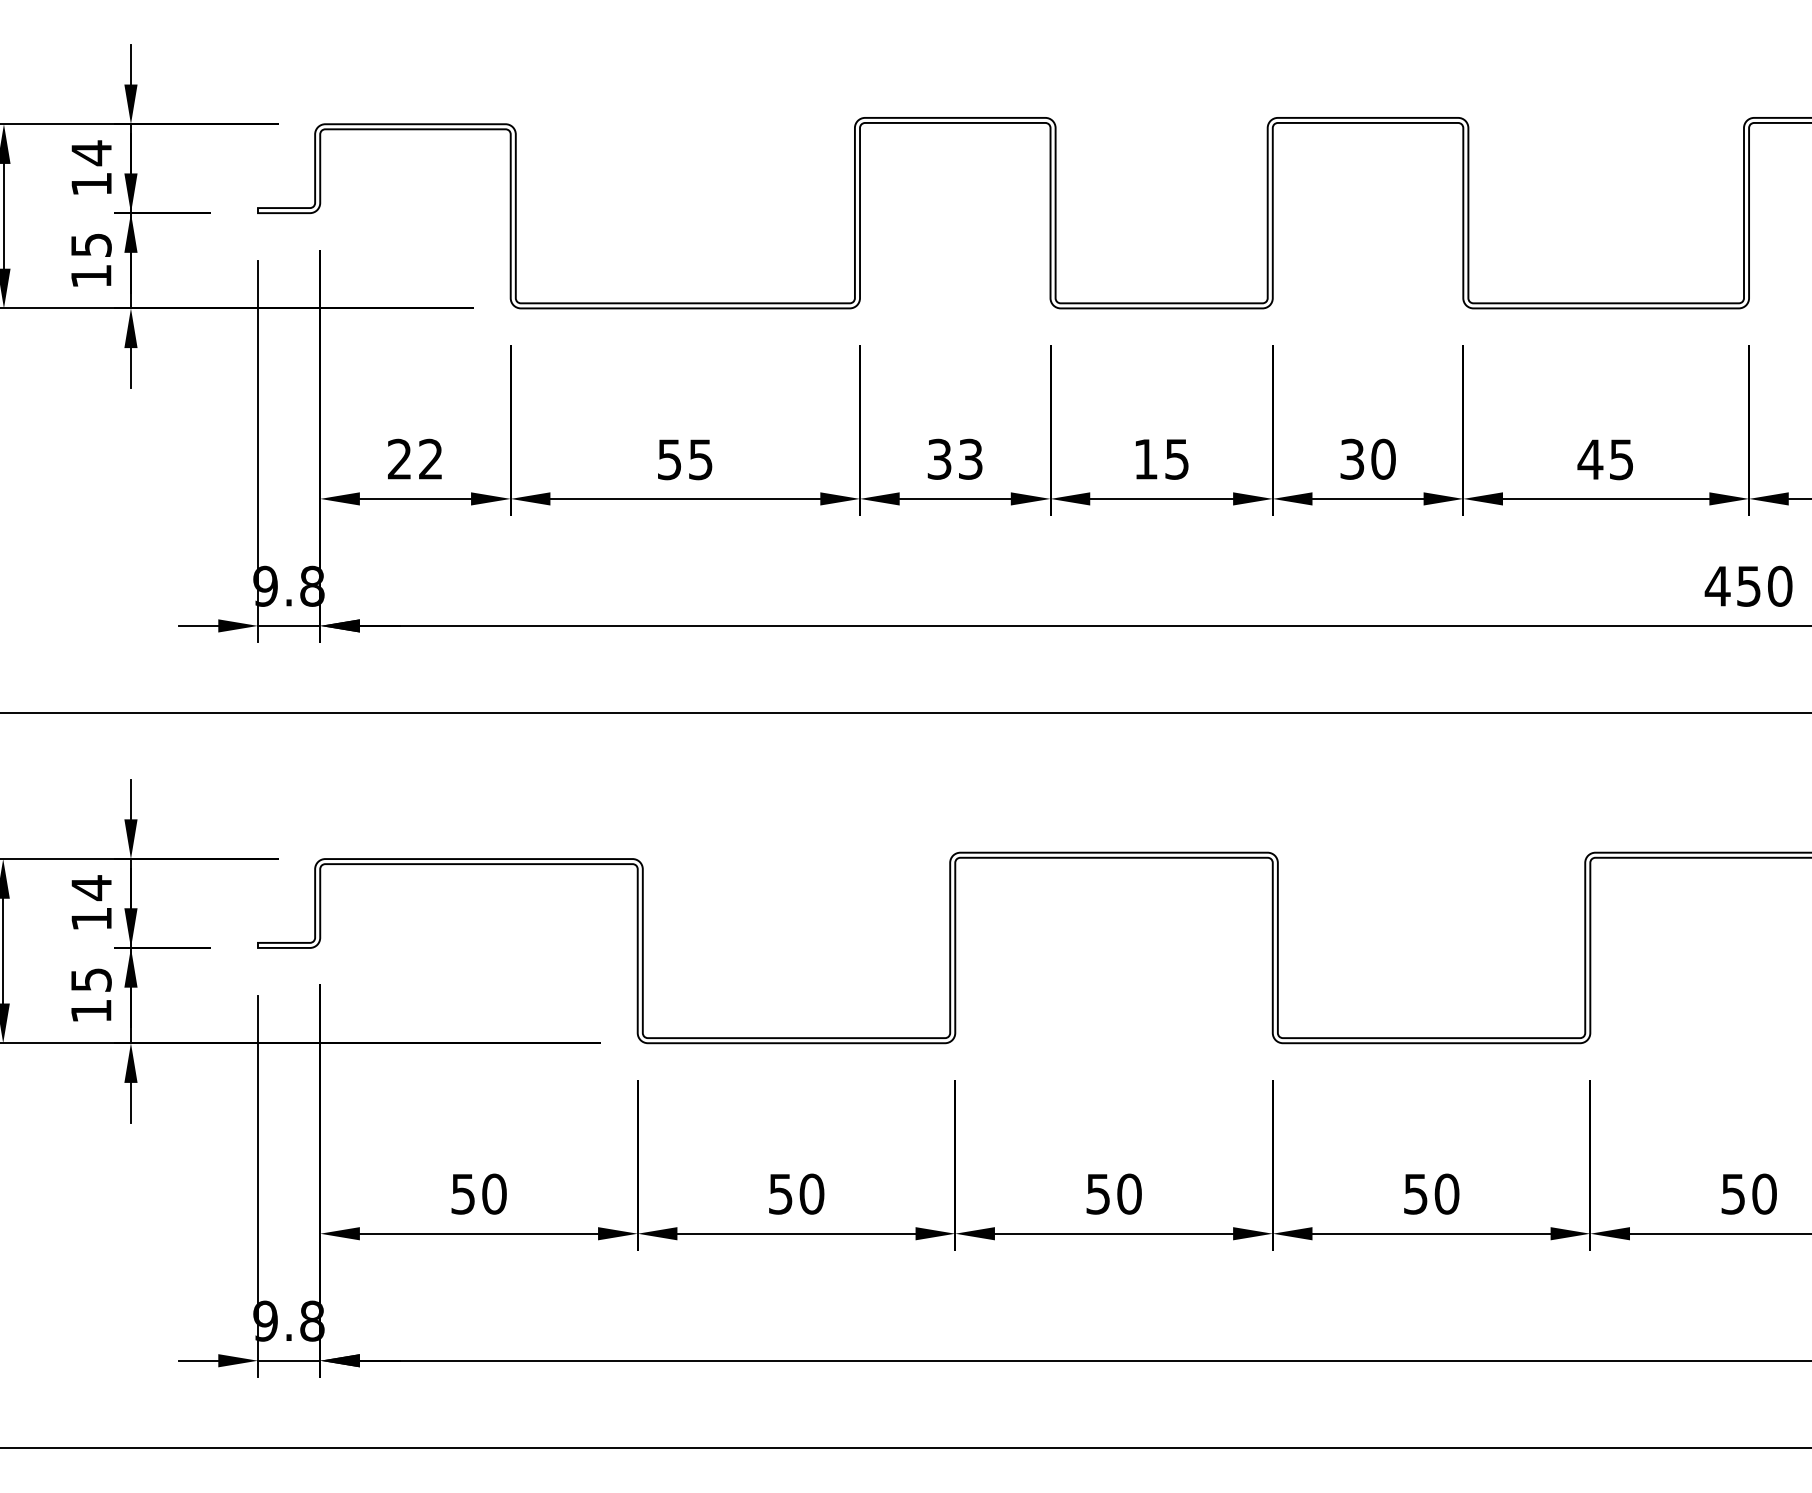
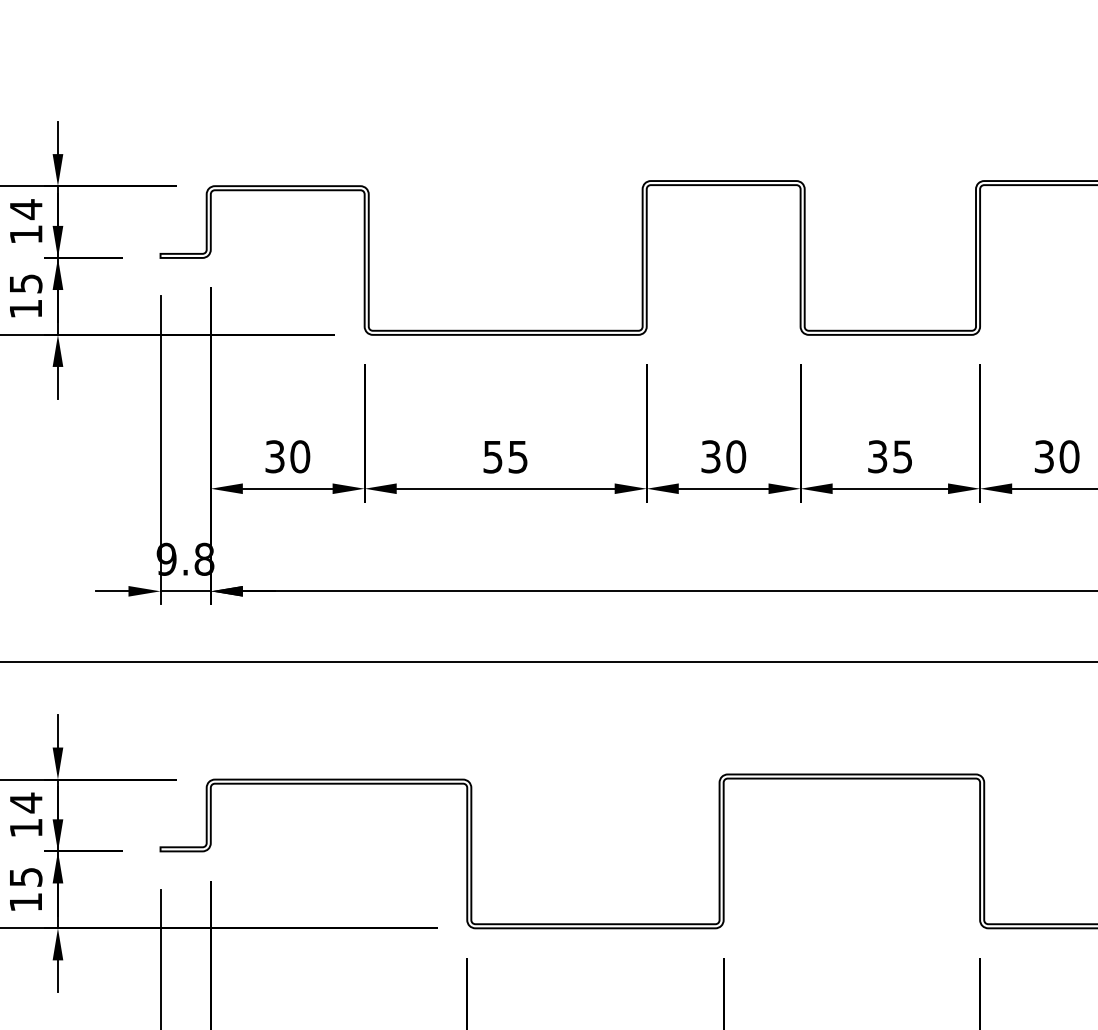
text: (415, 458) -> (287, 456), 22 -> 30
text: (970, 458) -> (735, 456), 33 -> 30
text: (1145, 458) -> (877, 456), 15 -> 35

